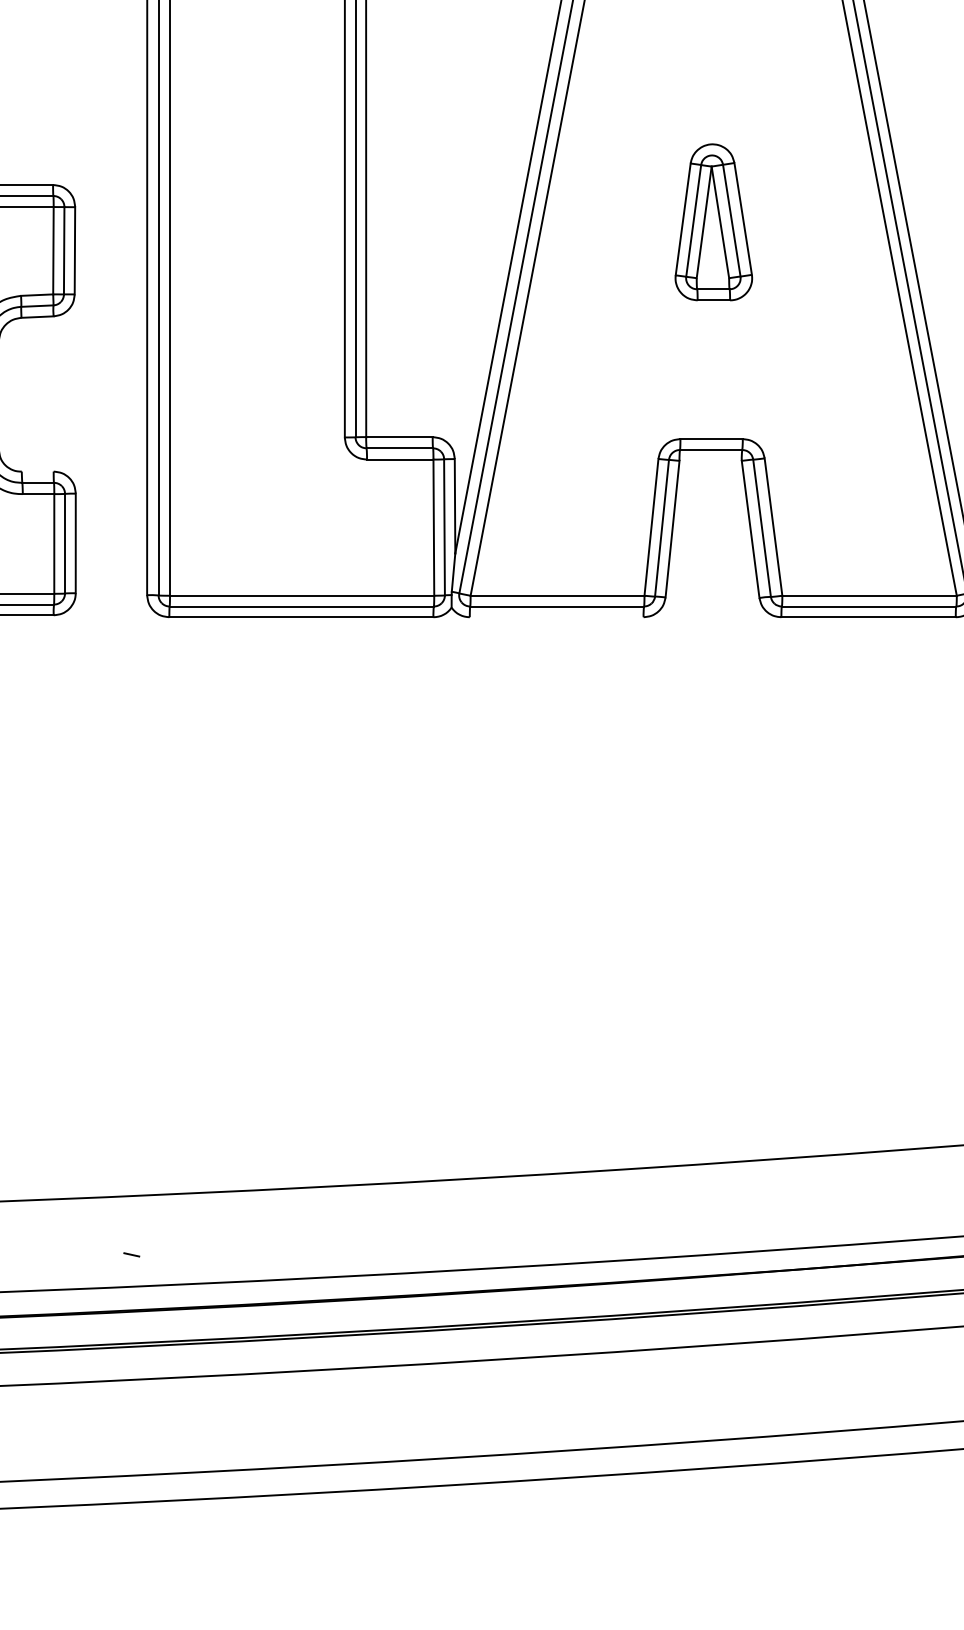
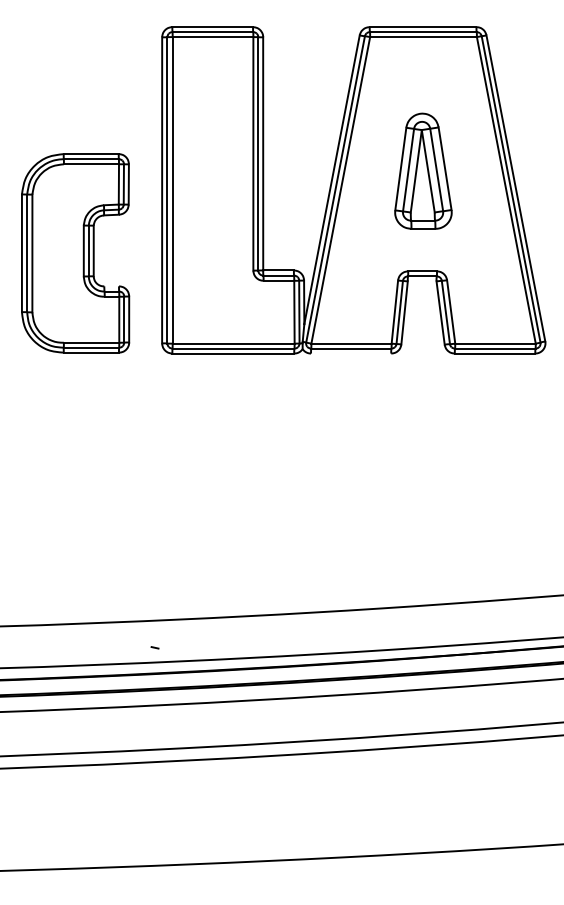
part: (713, 222) -> (423, 171), size x1.6

